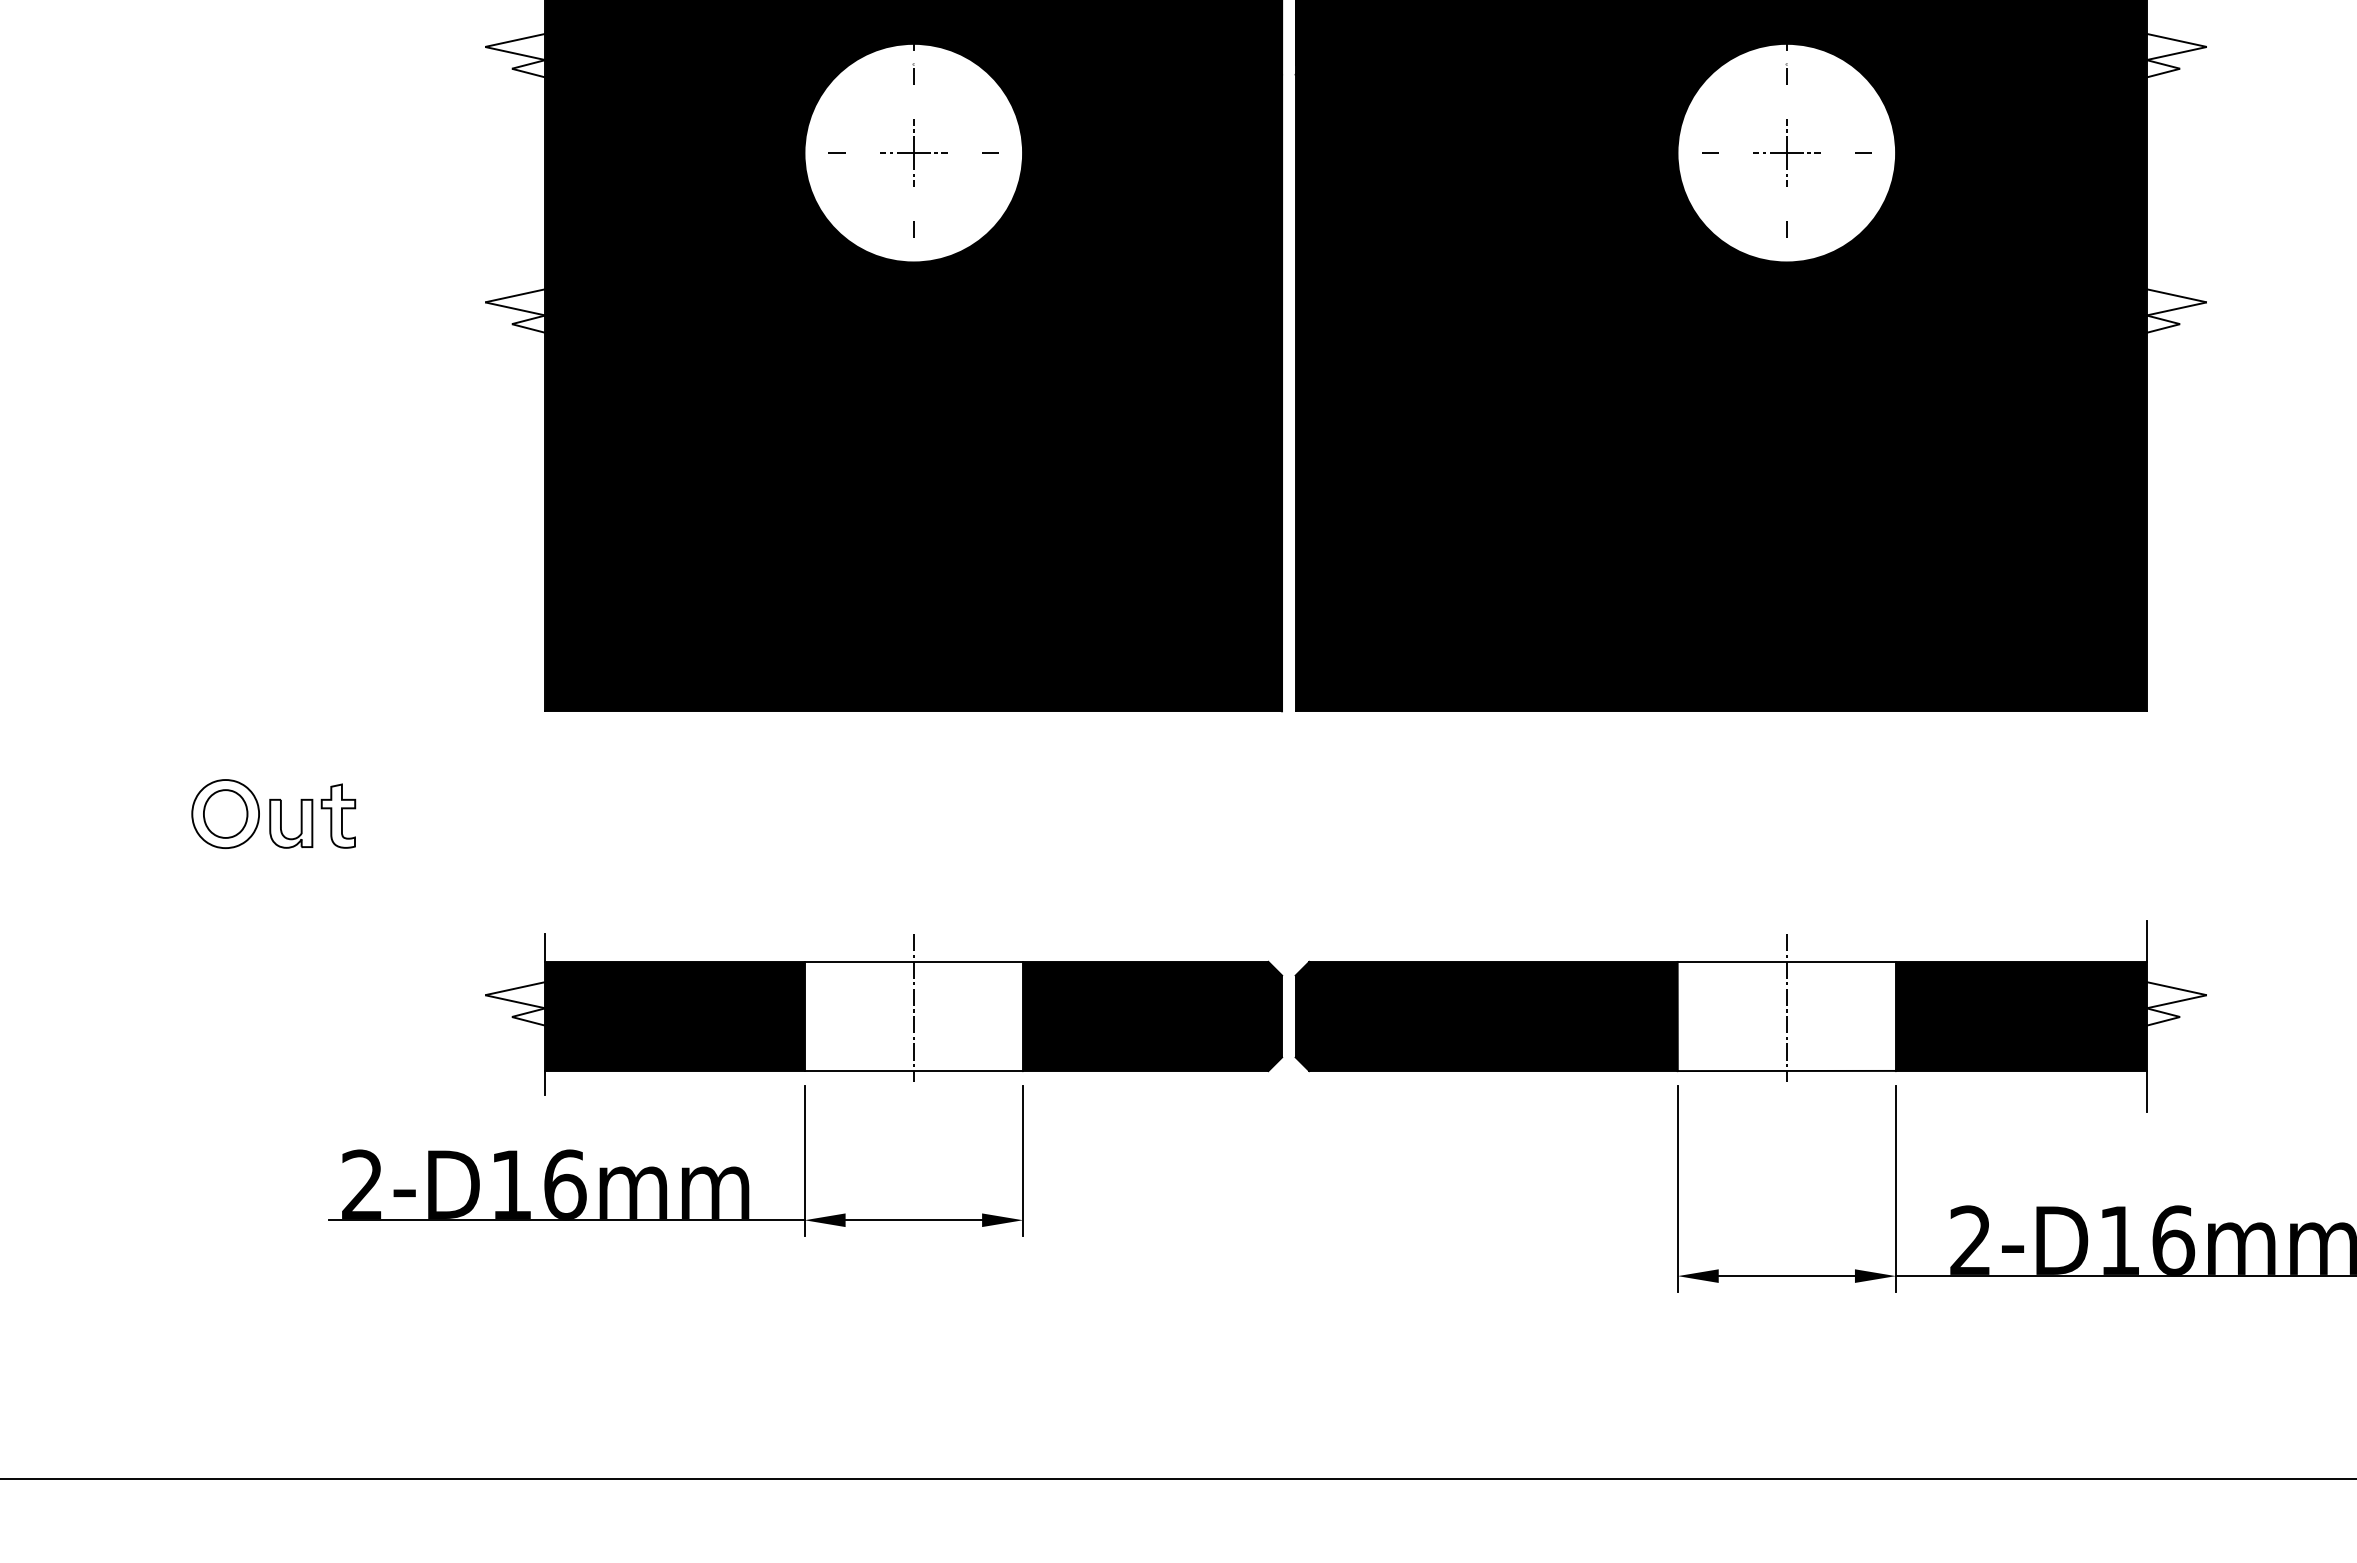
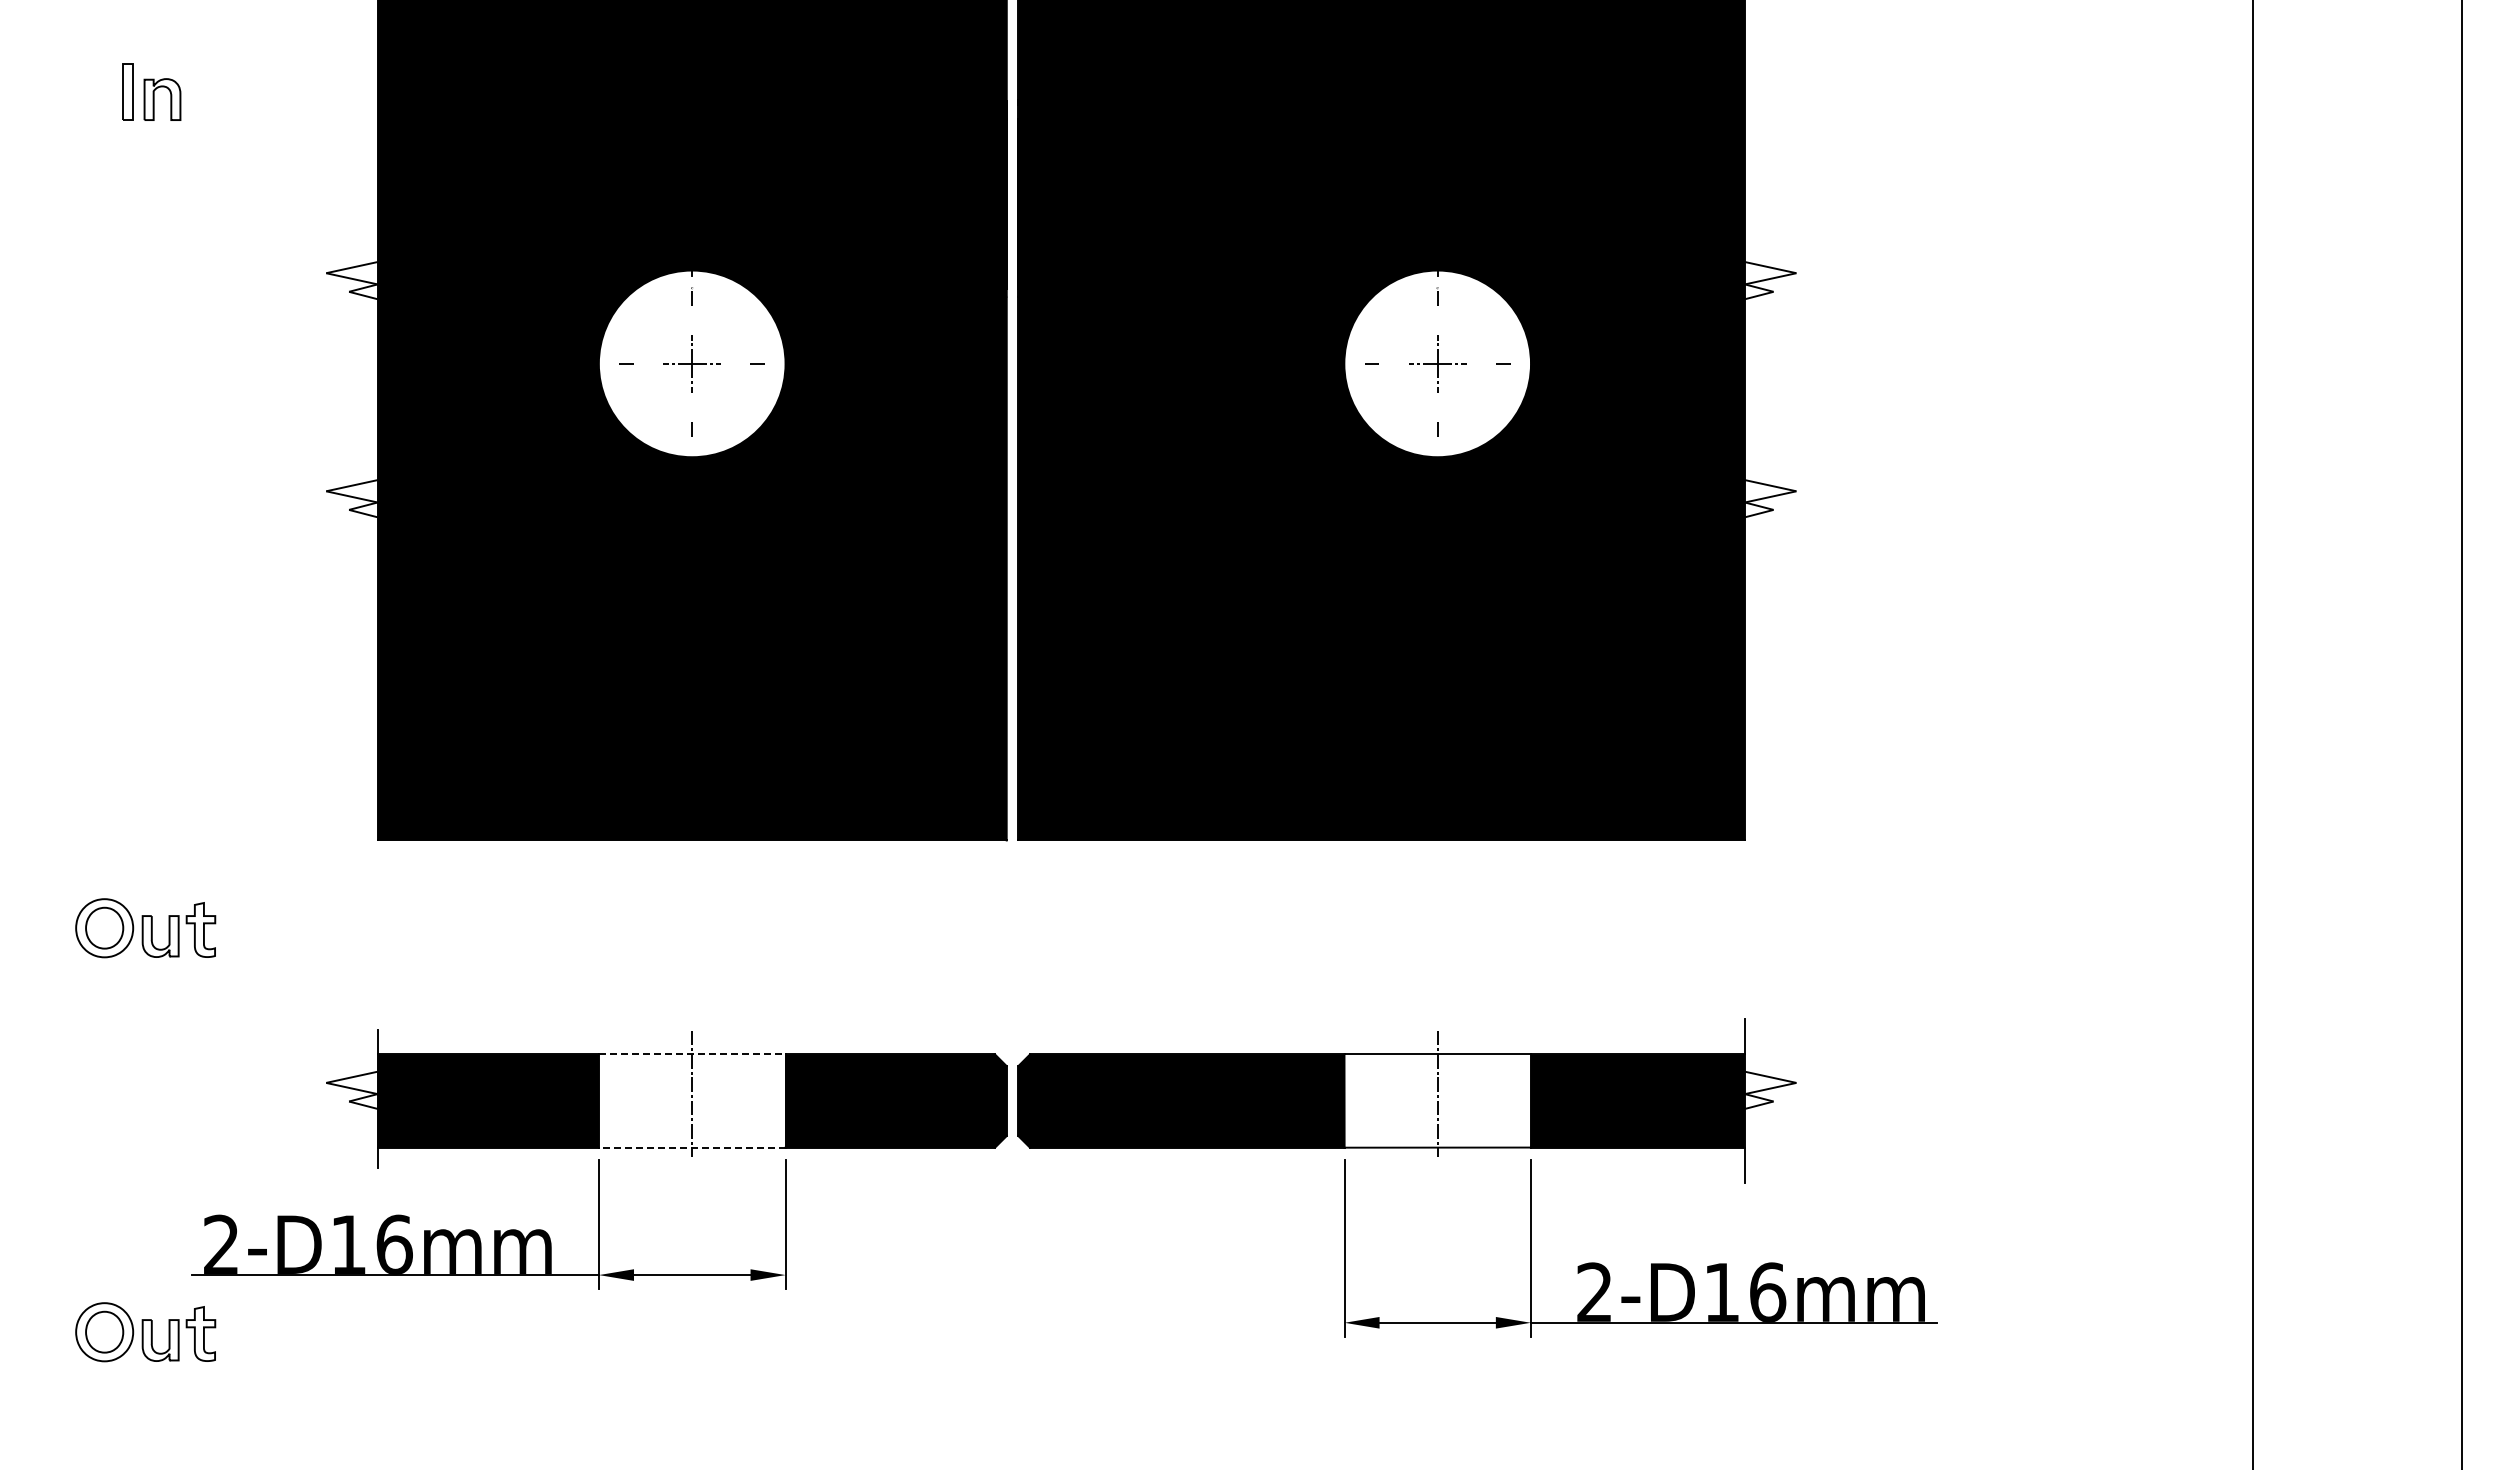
line: (914, 961) -> (692, 1054), solid -> dashed
line: (912, 1070) -> (691, 1147), solid -> dashed
part: (273, 1287) -> (145, 1332), added

